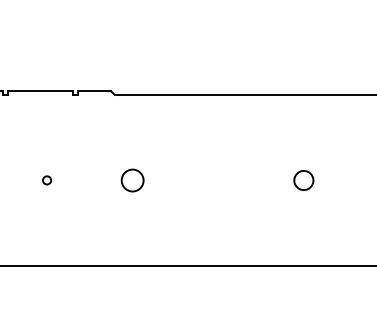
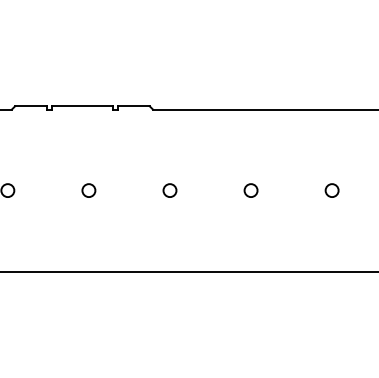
circle: (46, 180) -> (88, 190), size x1.67
circle: (132, 180) -> (169, 190), size x0.62
circle: (217, 180) -> (250, 190), added
circle: (303, 180) -> (331, 190), size x0.71

